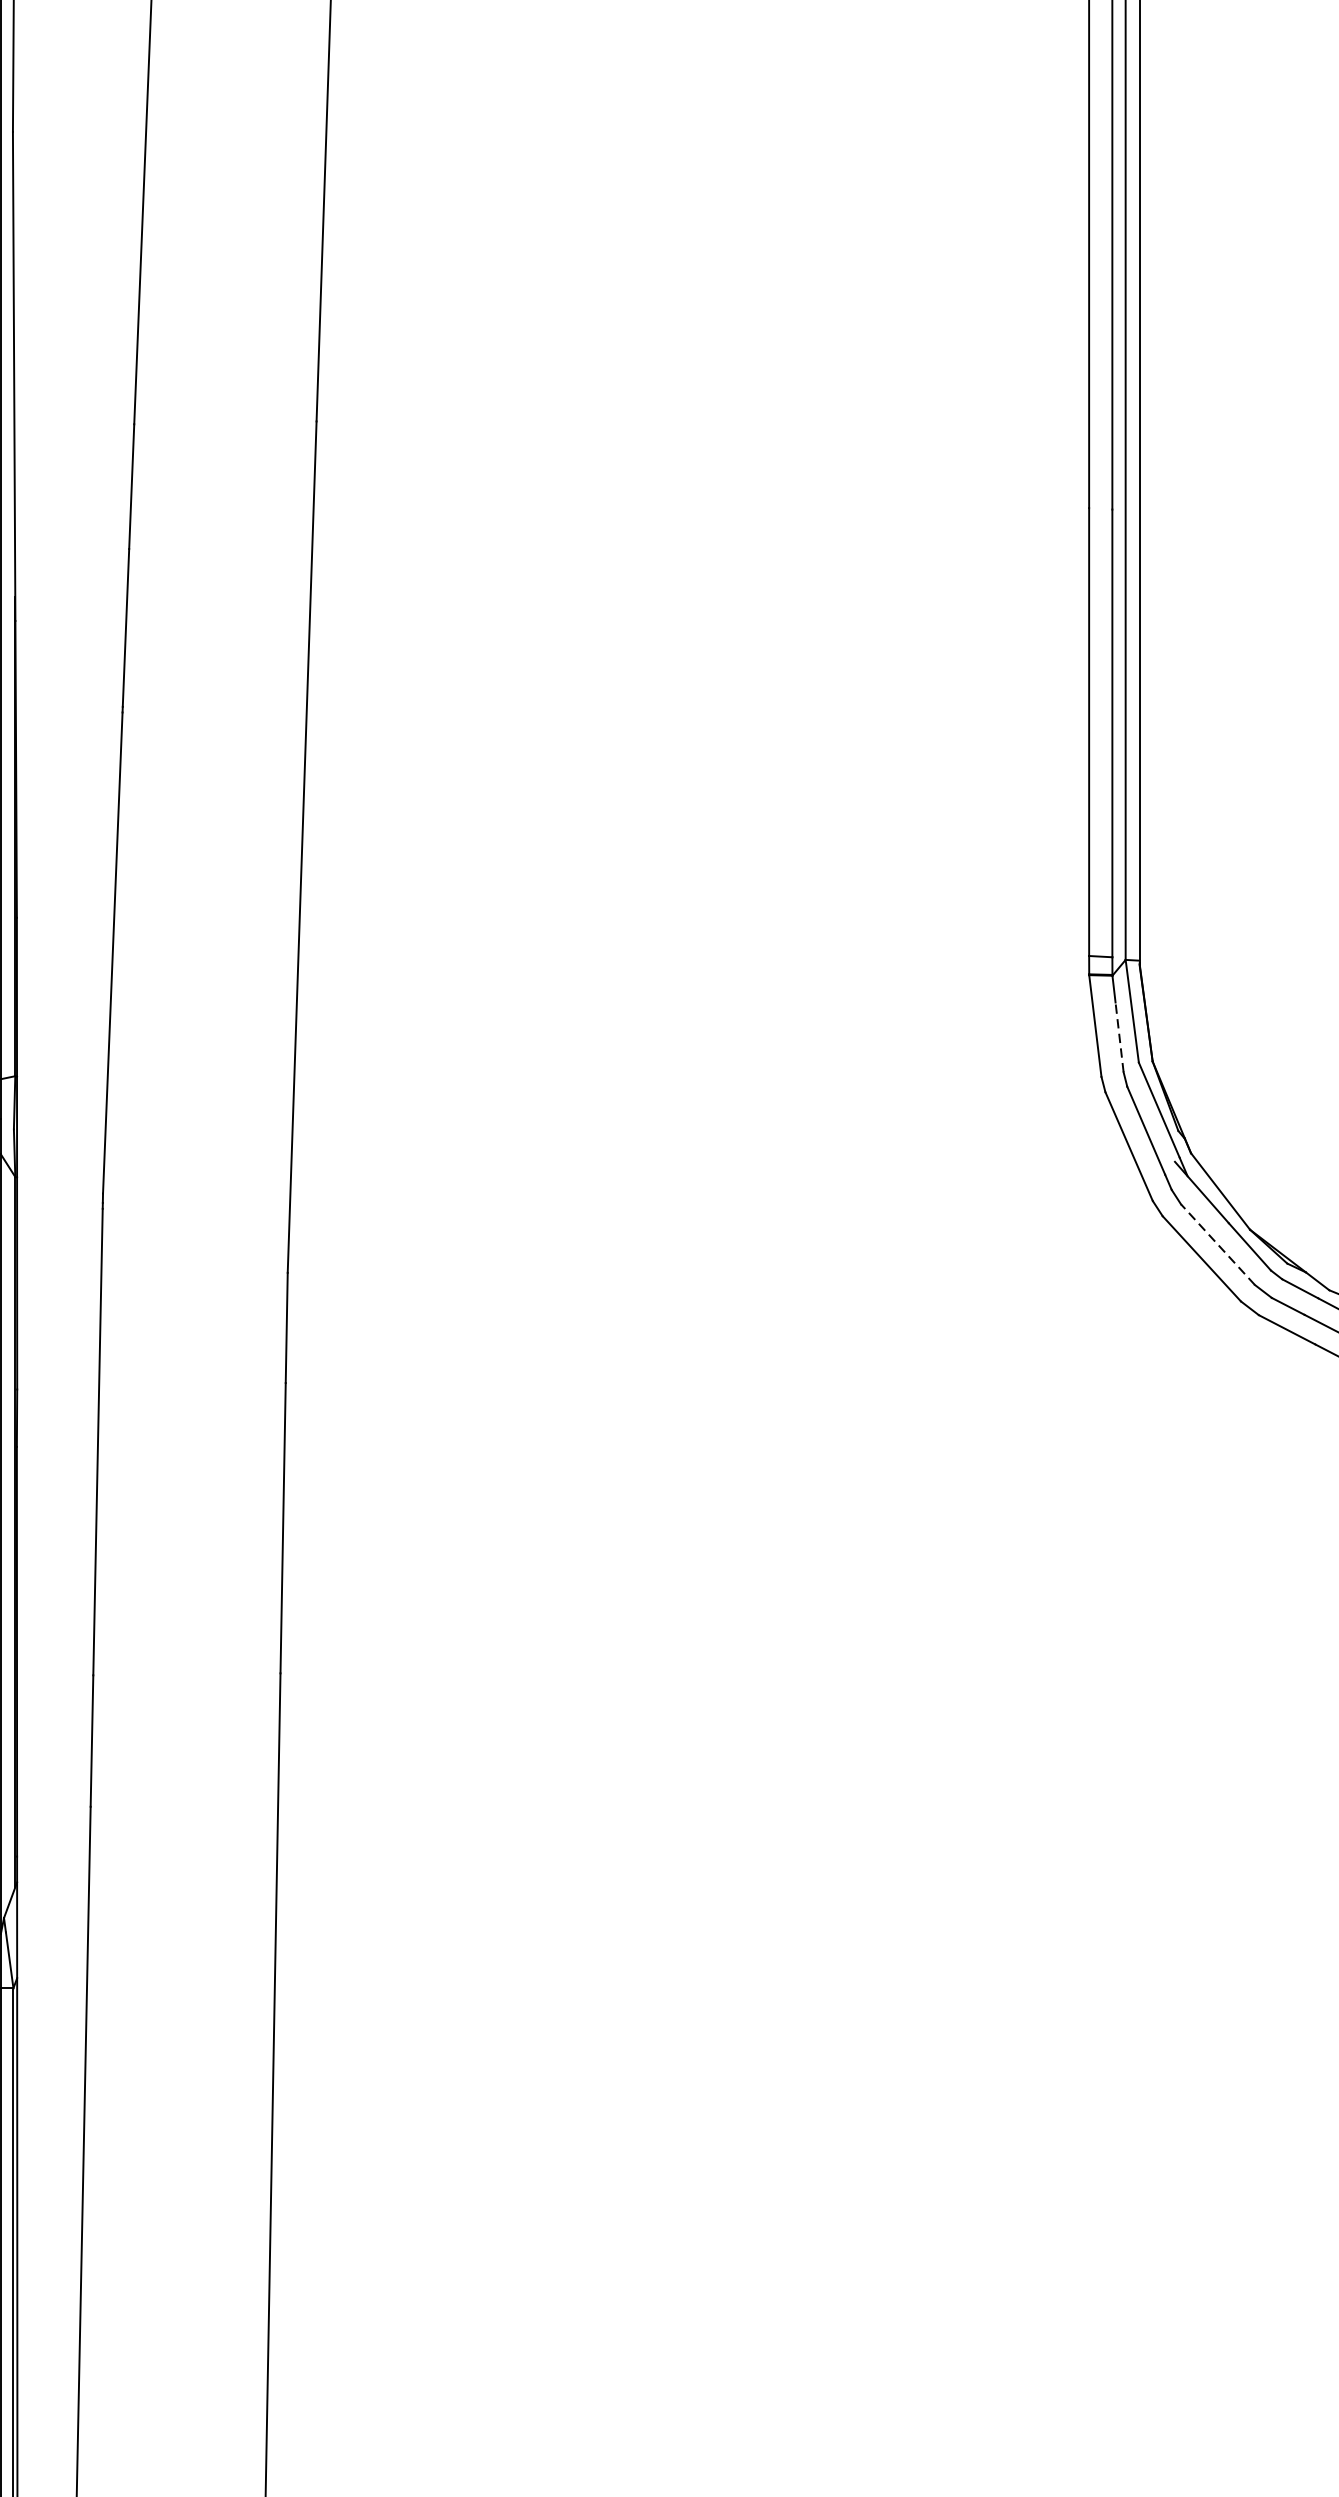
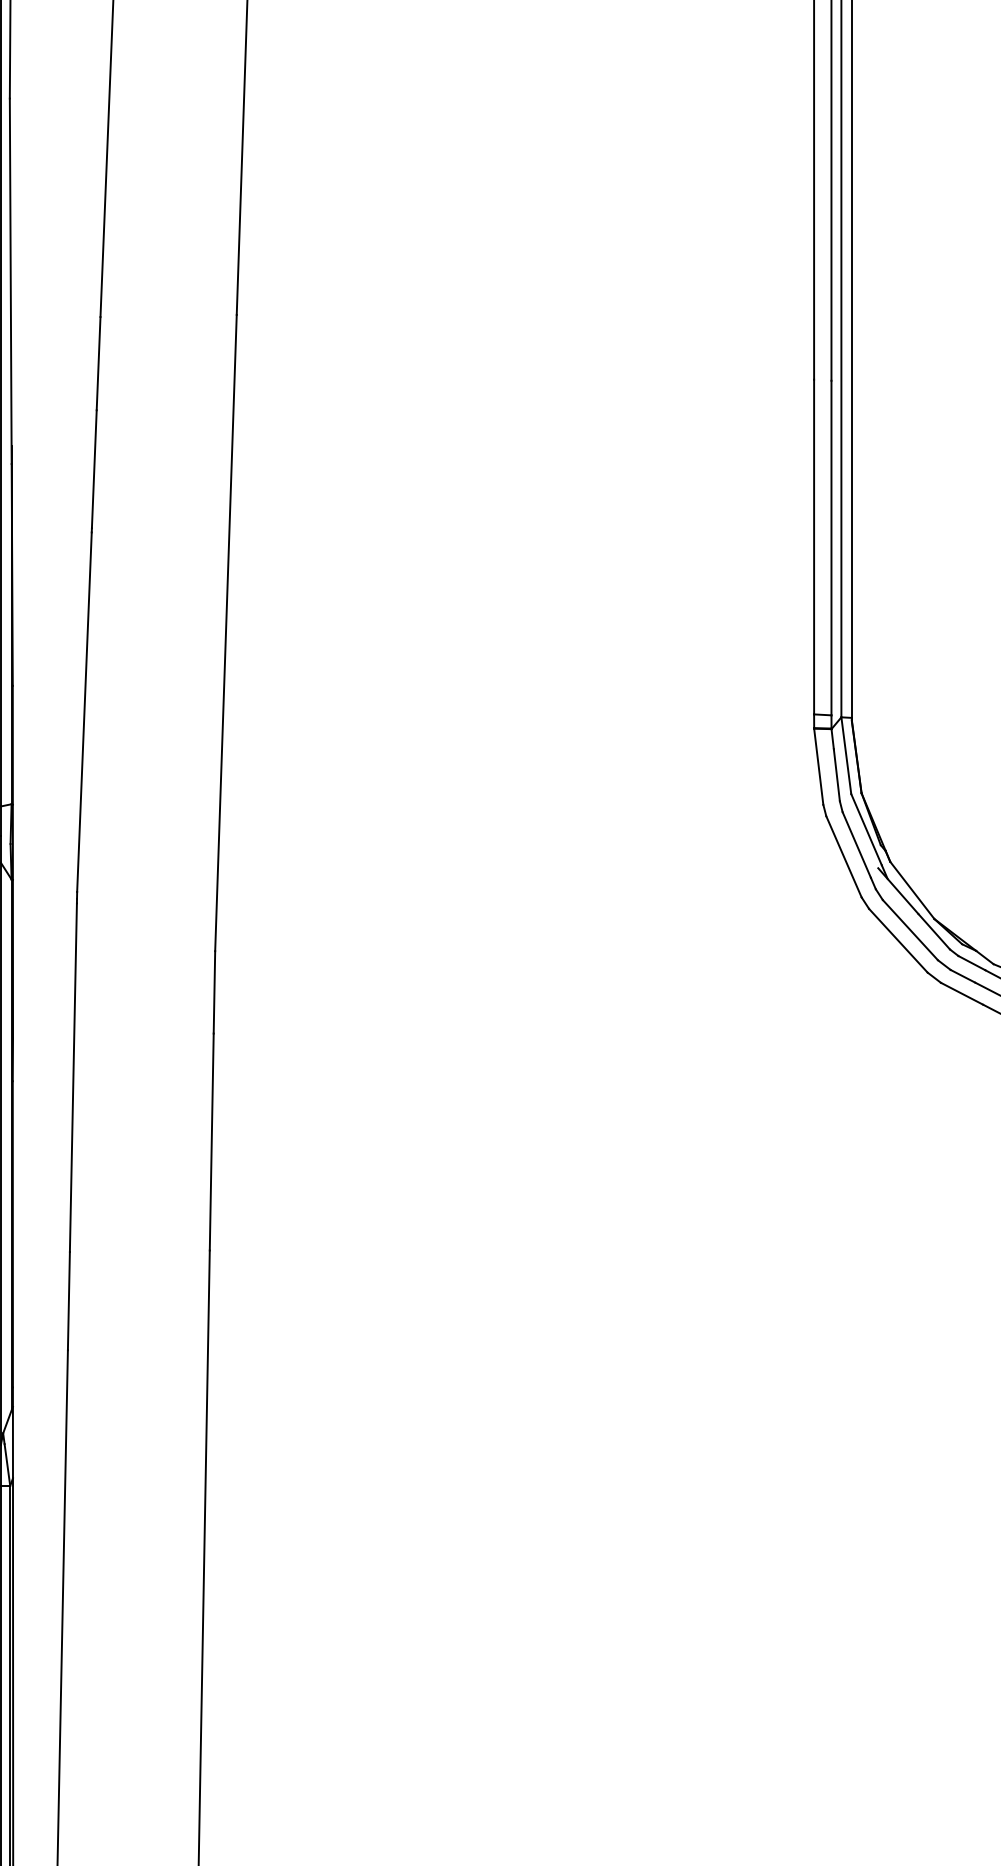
line: (1119, 1036) -> (836, 774), dashed -> solid
line: (1218, 1245) -> (910, 930), dashed -> solid

